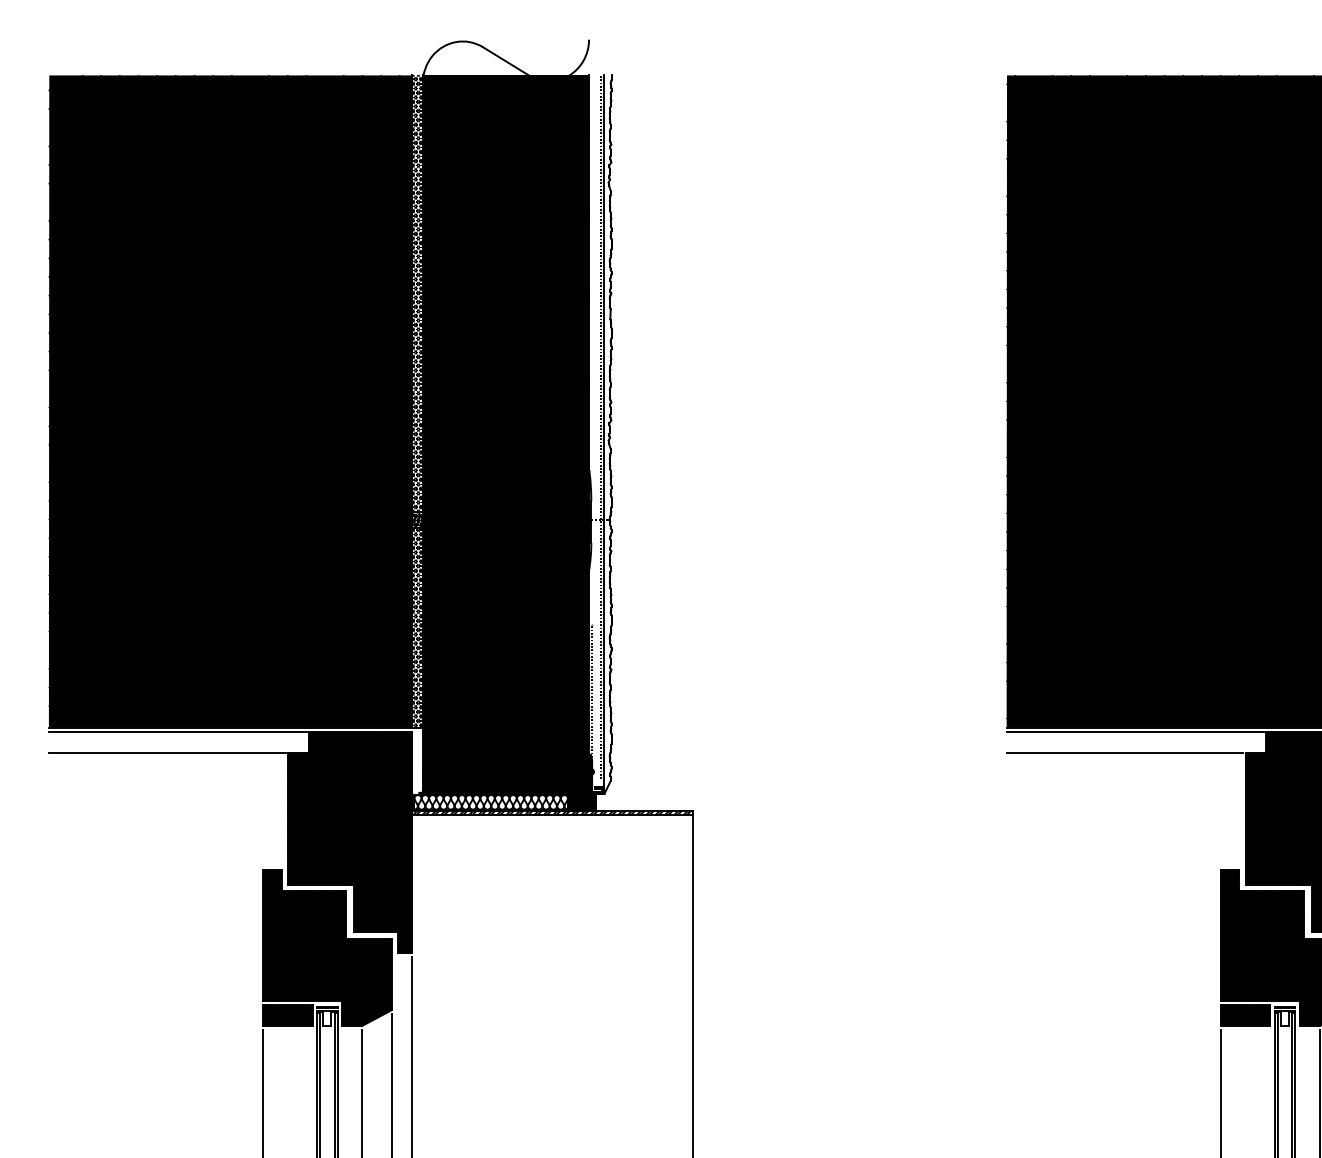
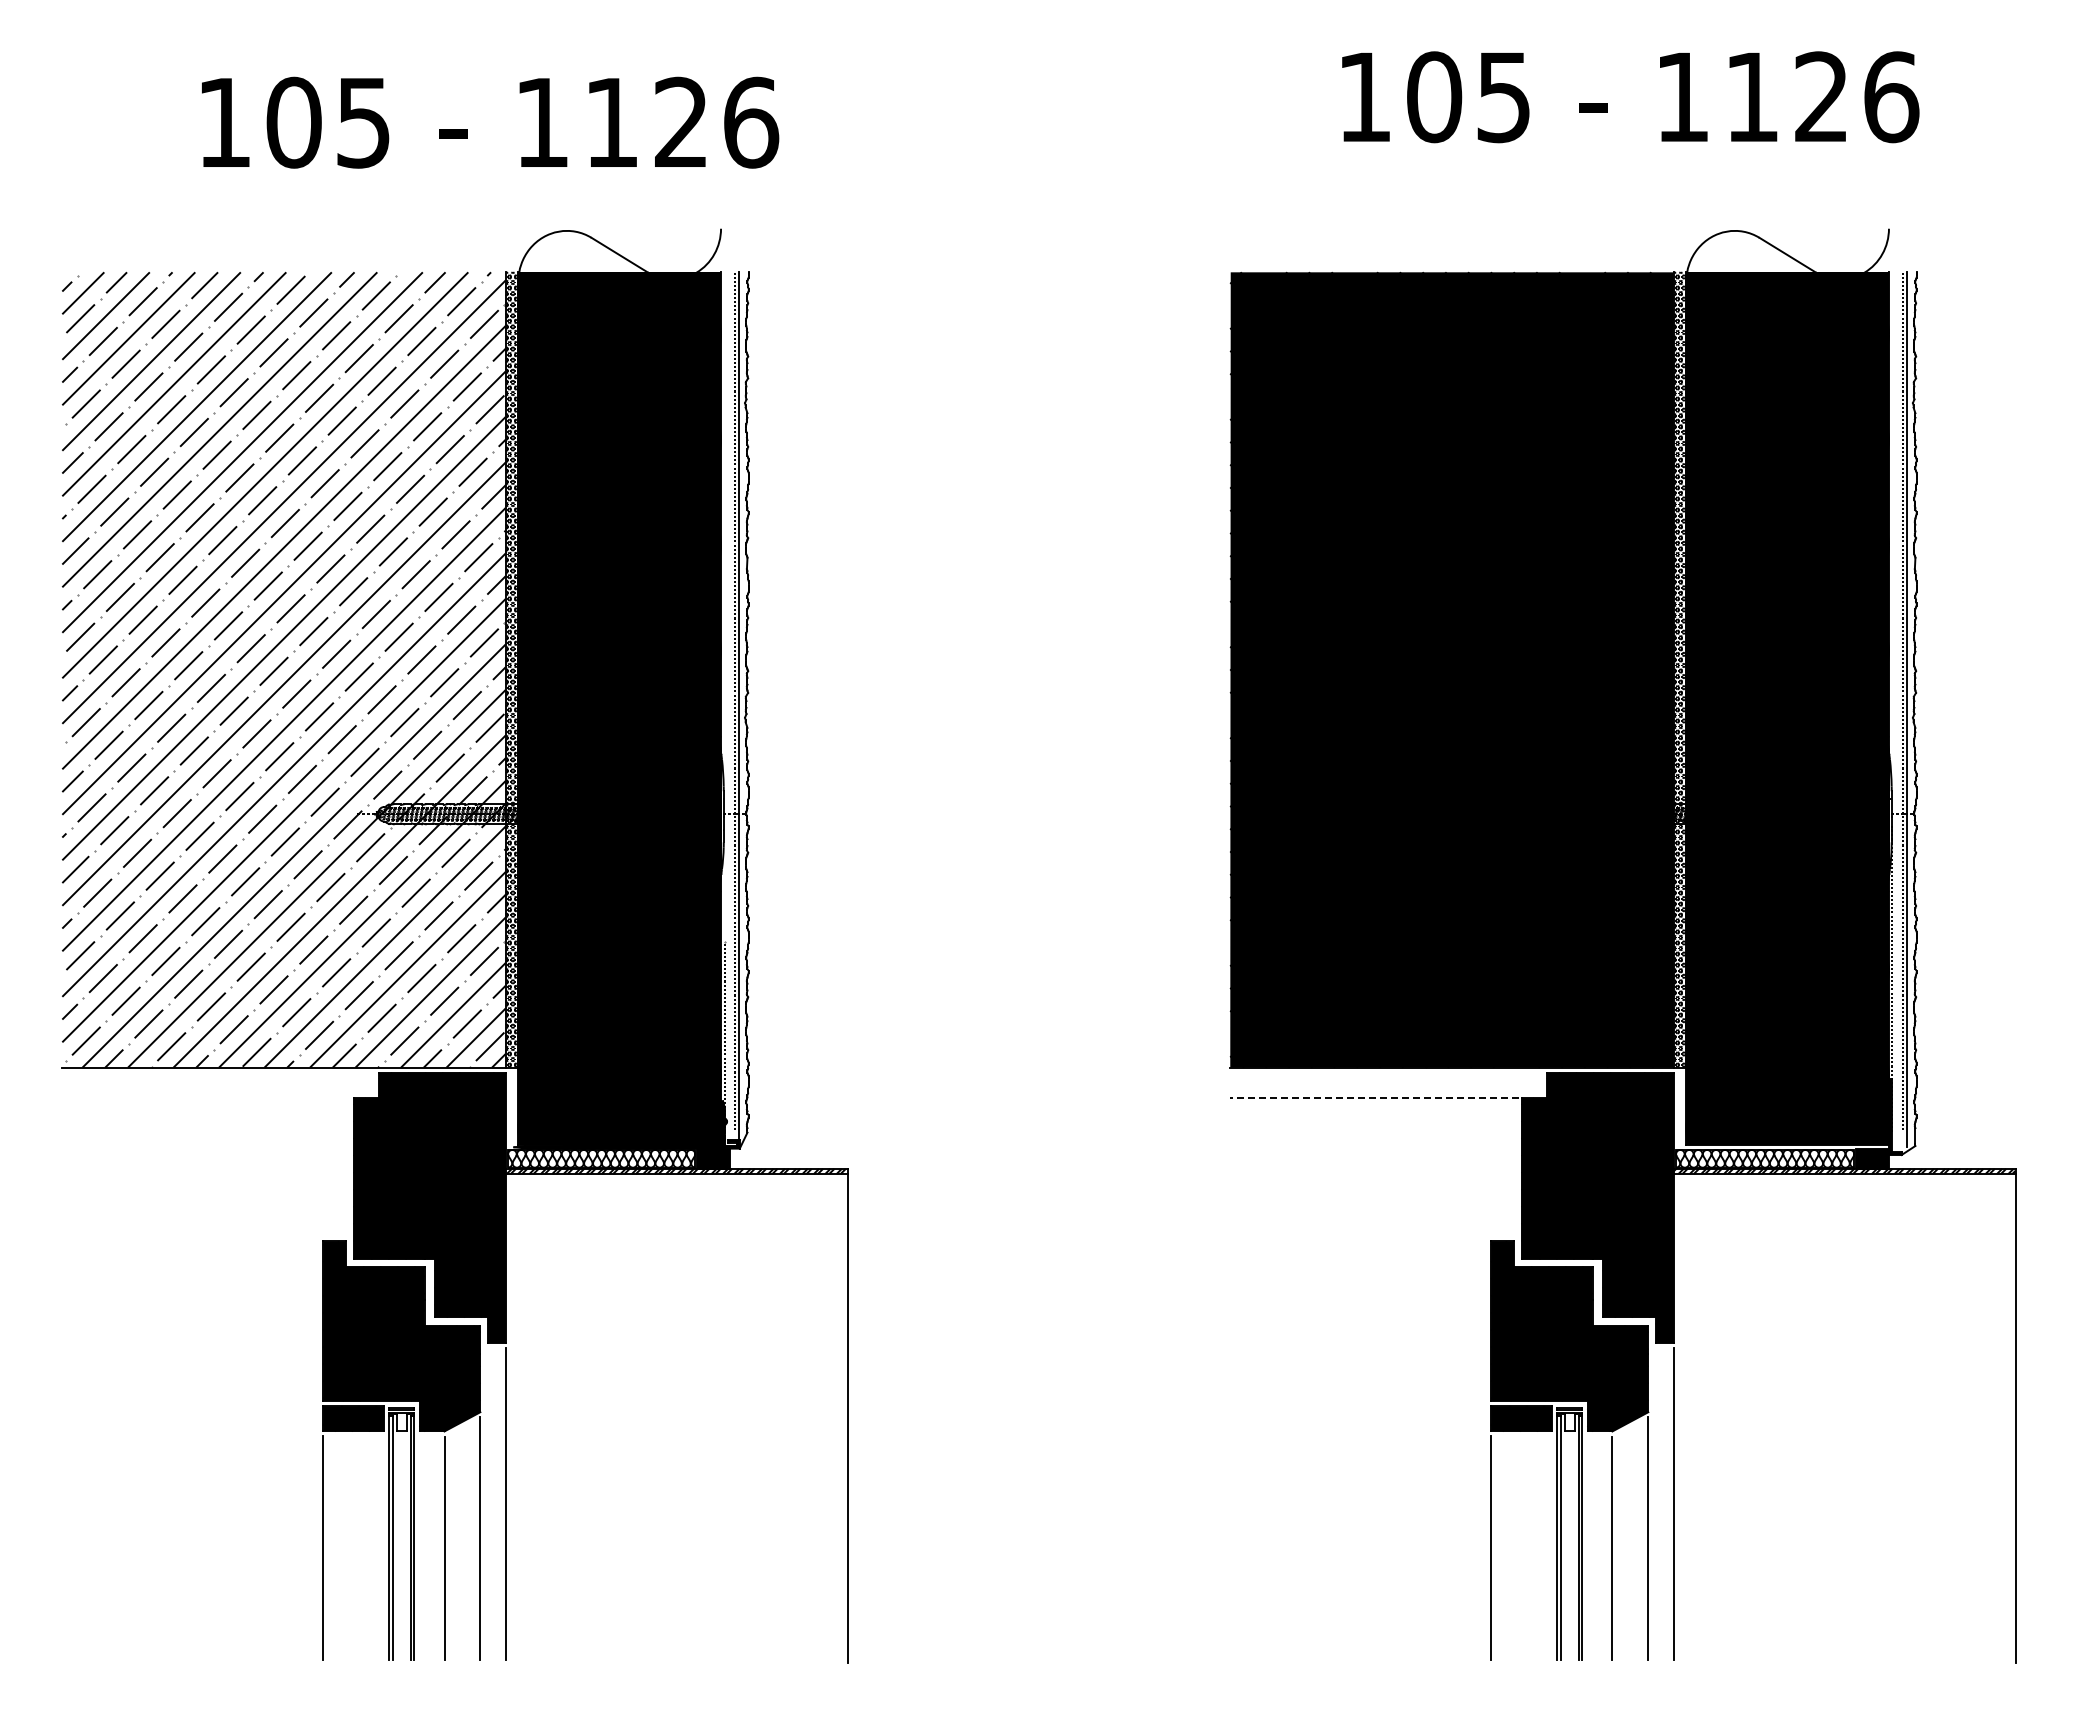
fill: (230, 401) -> (283, 669), removed
line: (177, 731) -> (219, 1072), removed
line: (1135, 731) -> (1387, 1072), removed
line: (167, 752) -> (206, 1098), removed
line: (1124, 752) -> (1374, 1098), solid -> dashed

